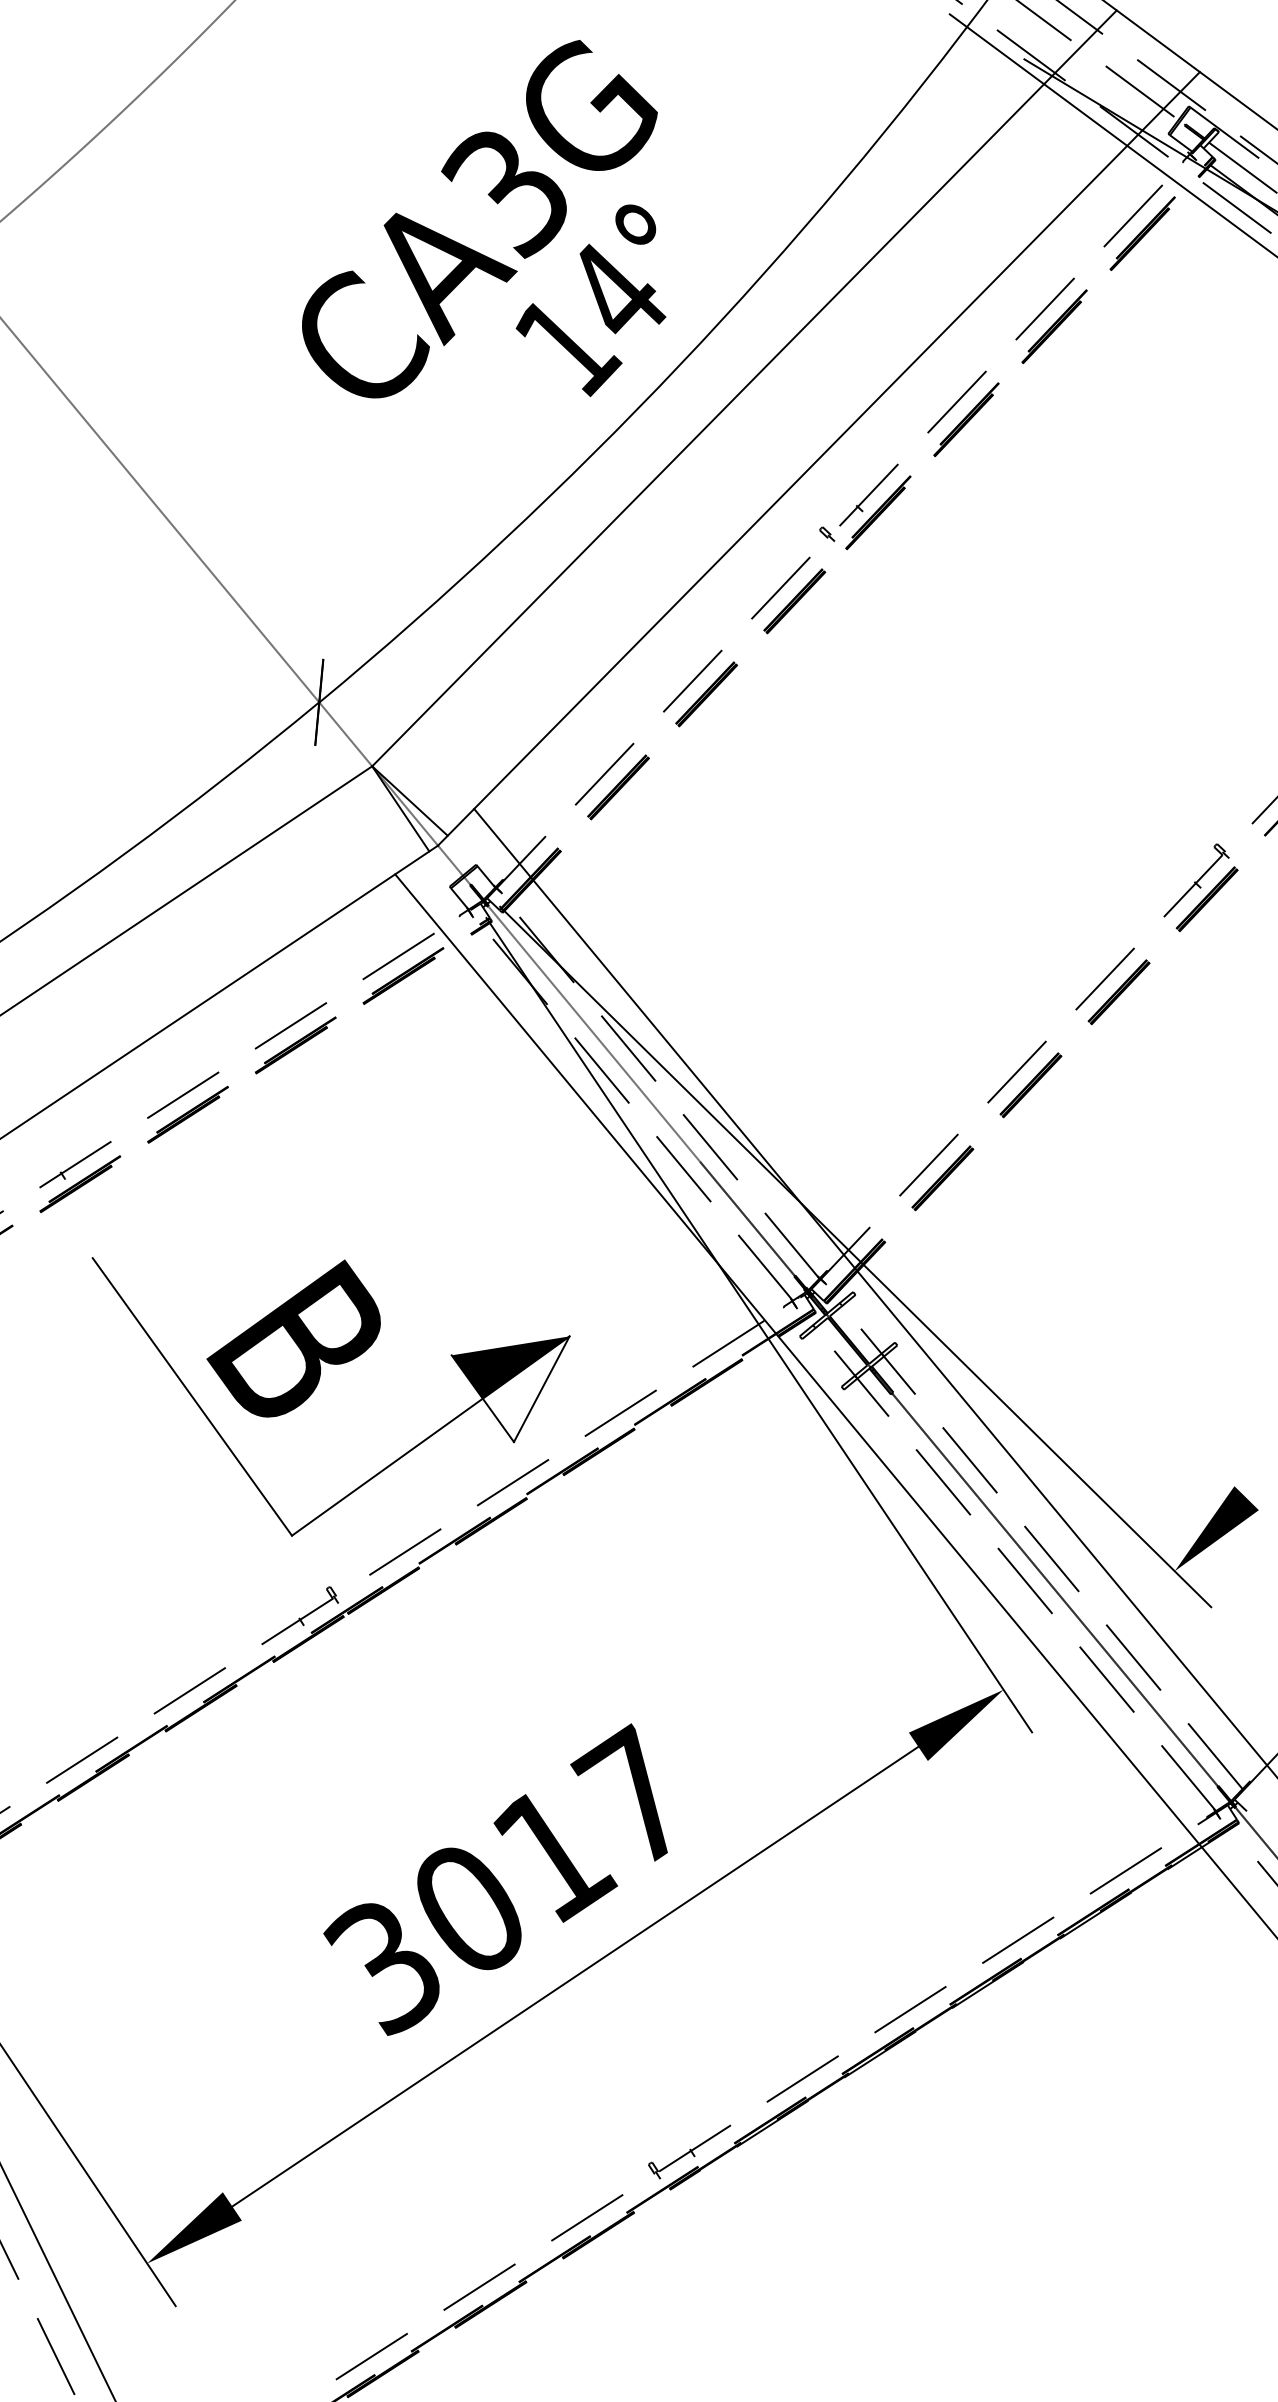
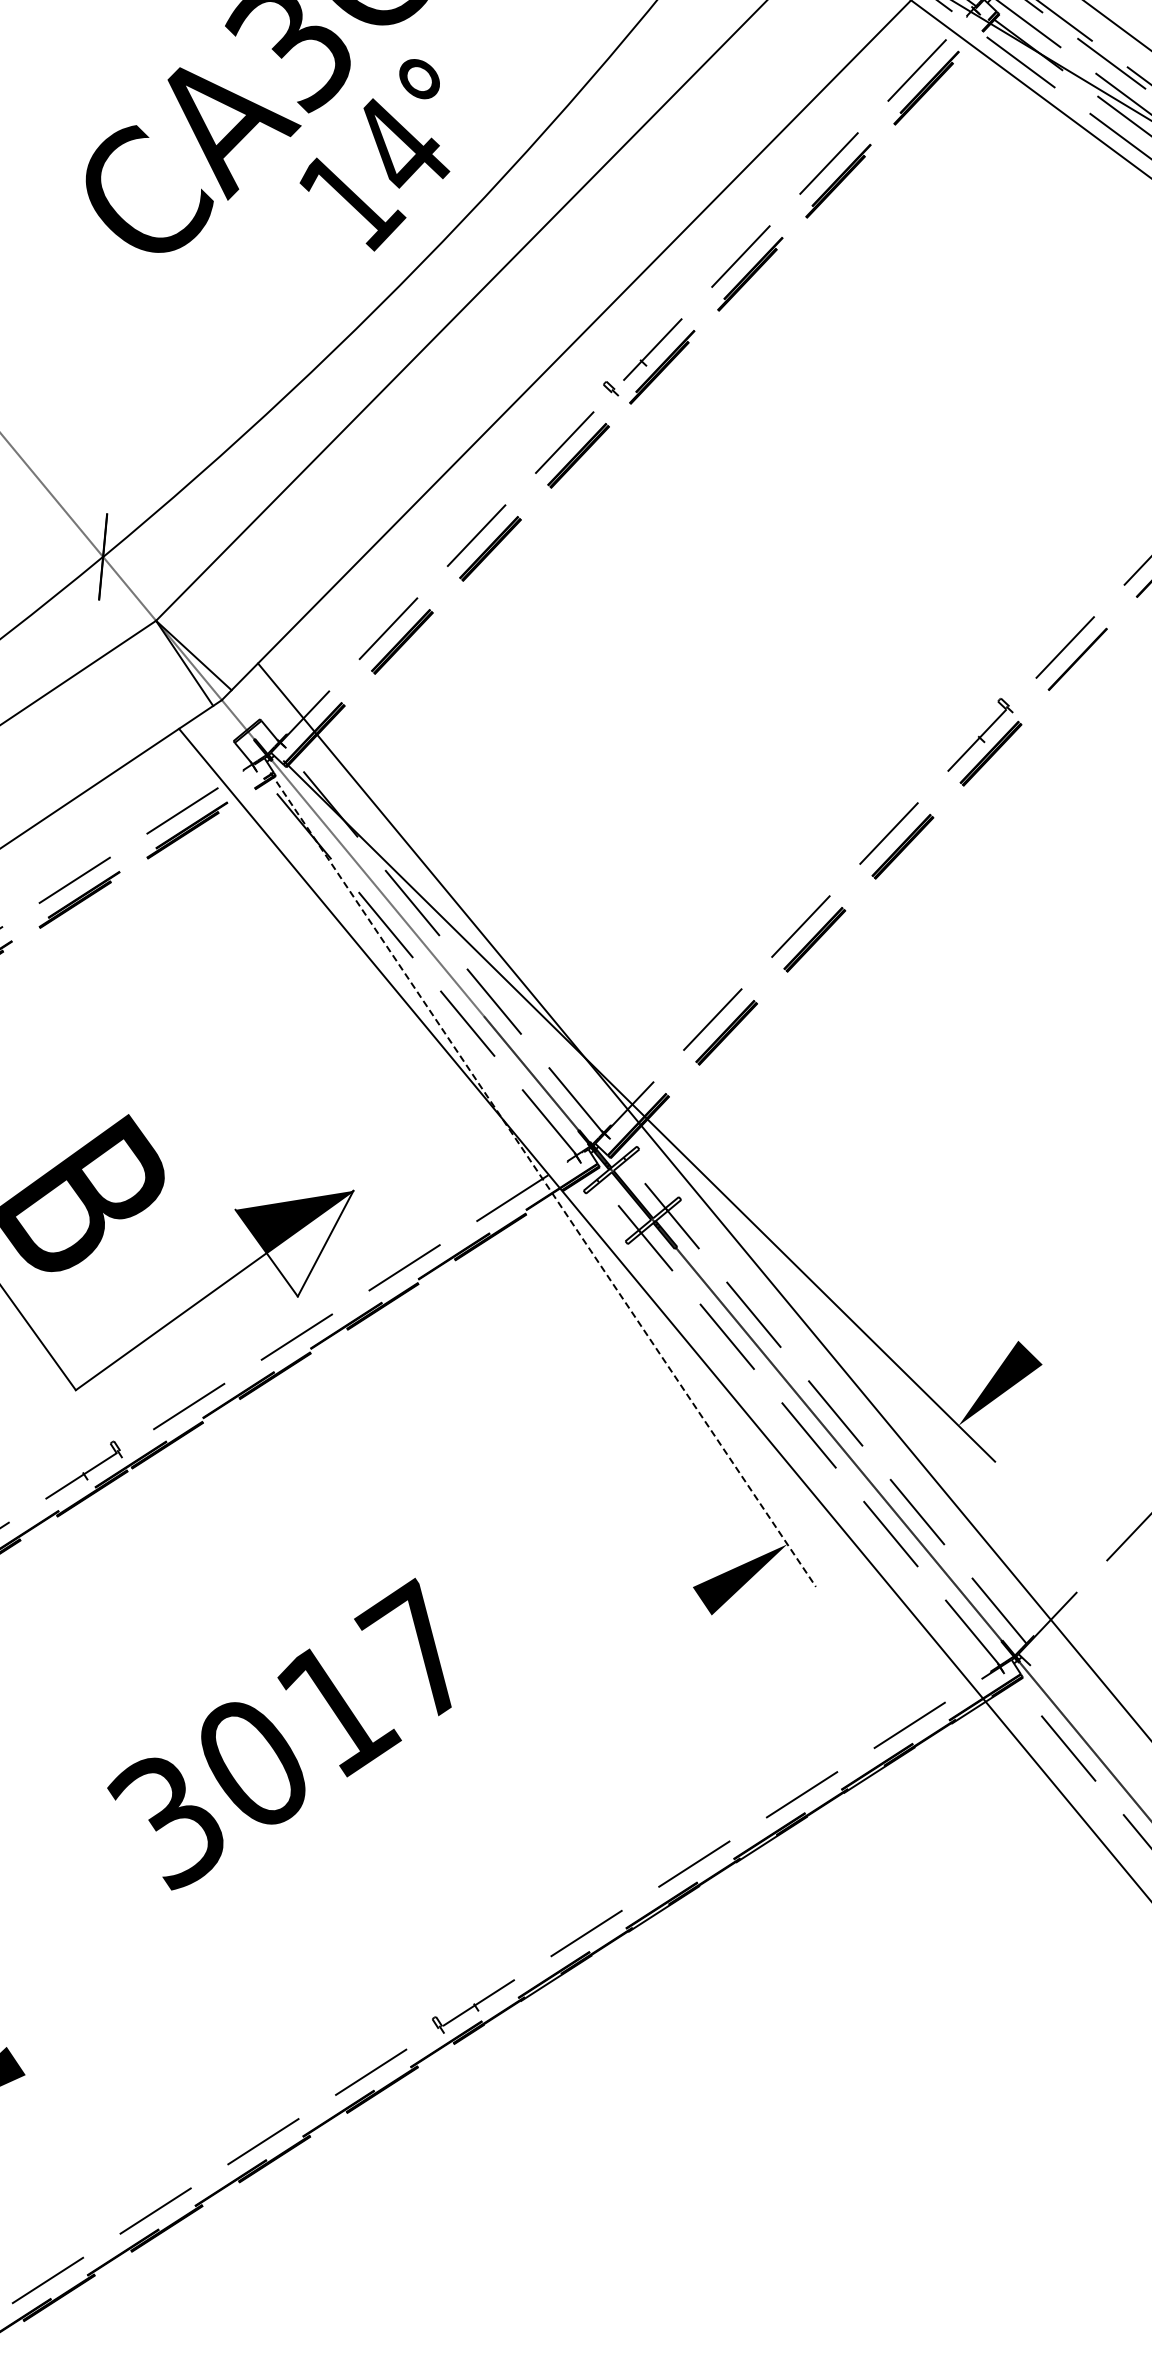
line: (759, 1325) -> (543, 1179), solid -> dashed
line: (575, 1976) -> (359, 1830), removed

